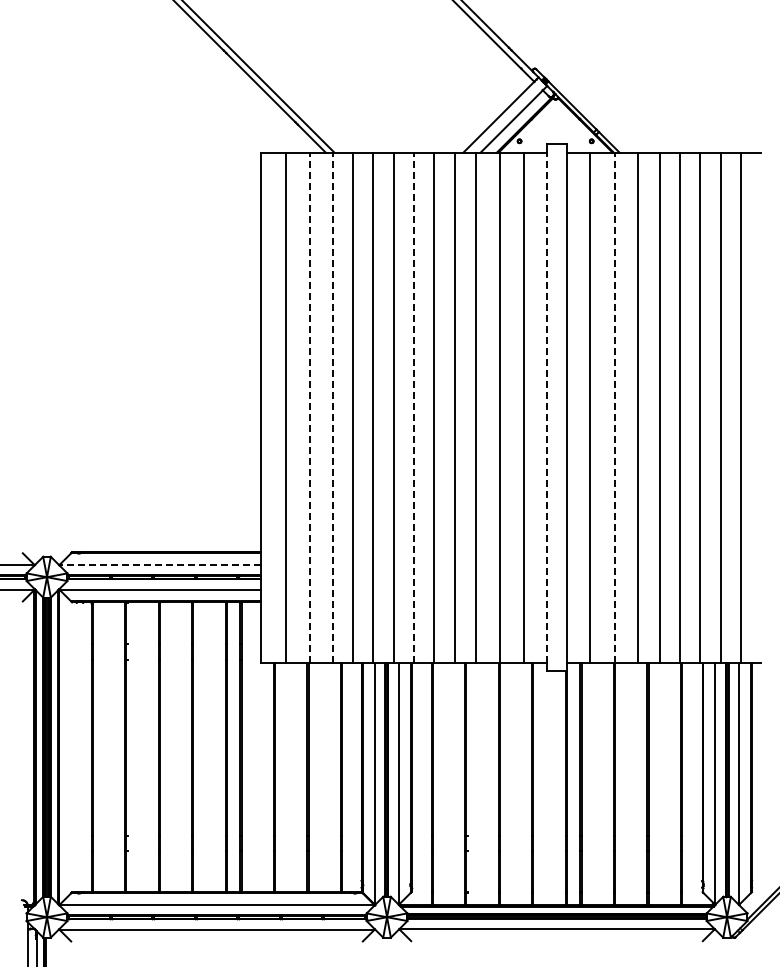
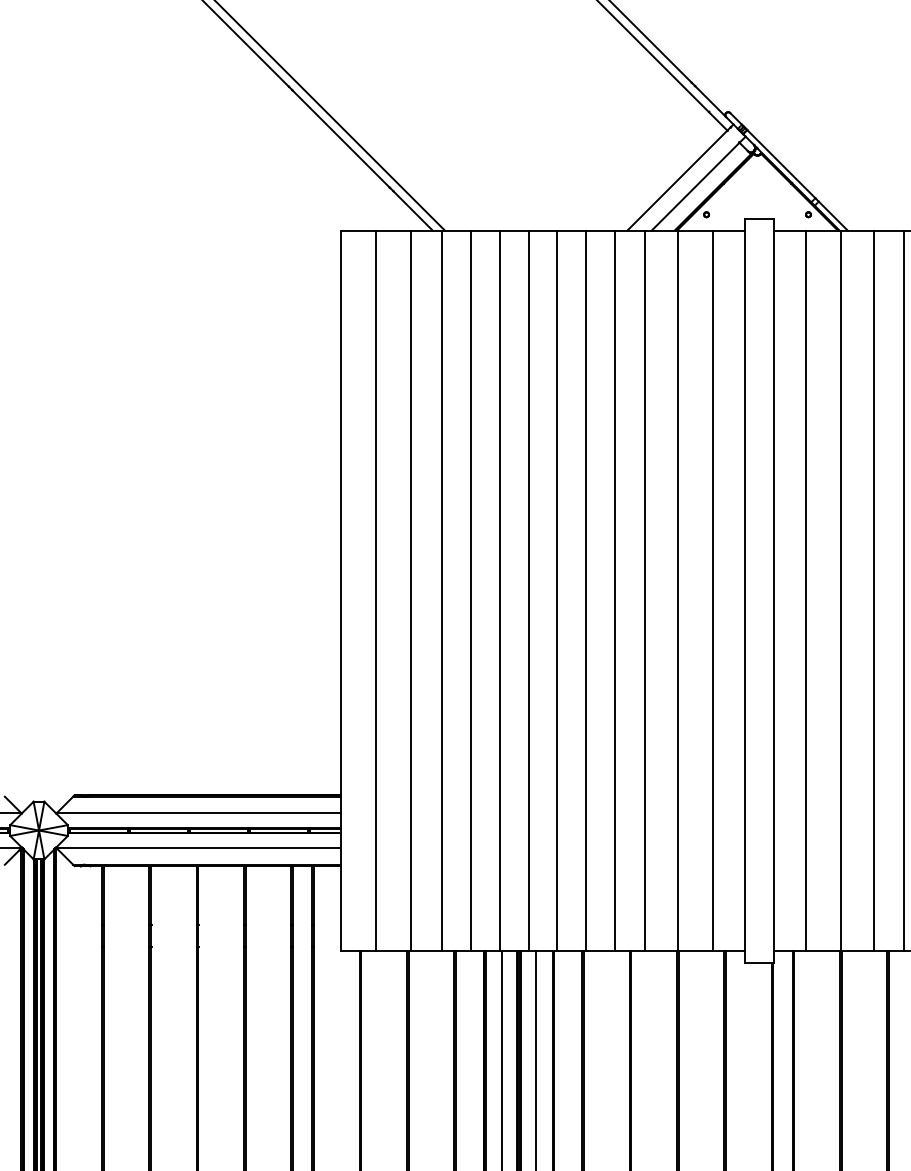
line: (310, 407) -> (411, 590), dashed -> solid
line: (332, 407) -> (442, 590), dashed -> solid
line: (413, 407) -> (556, 590), dashed -> solid
line: (546, 407) -> (744, 590), dashed -> solid
line: (614, 407) -> (840, 590), dashed -> solid
line: (160, 564) -> (199, 812), dashed -> solid

